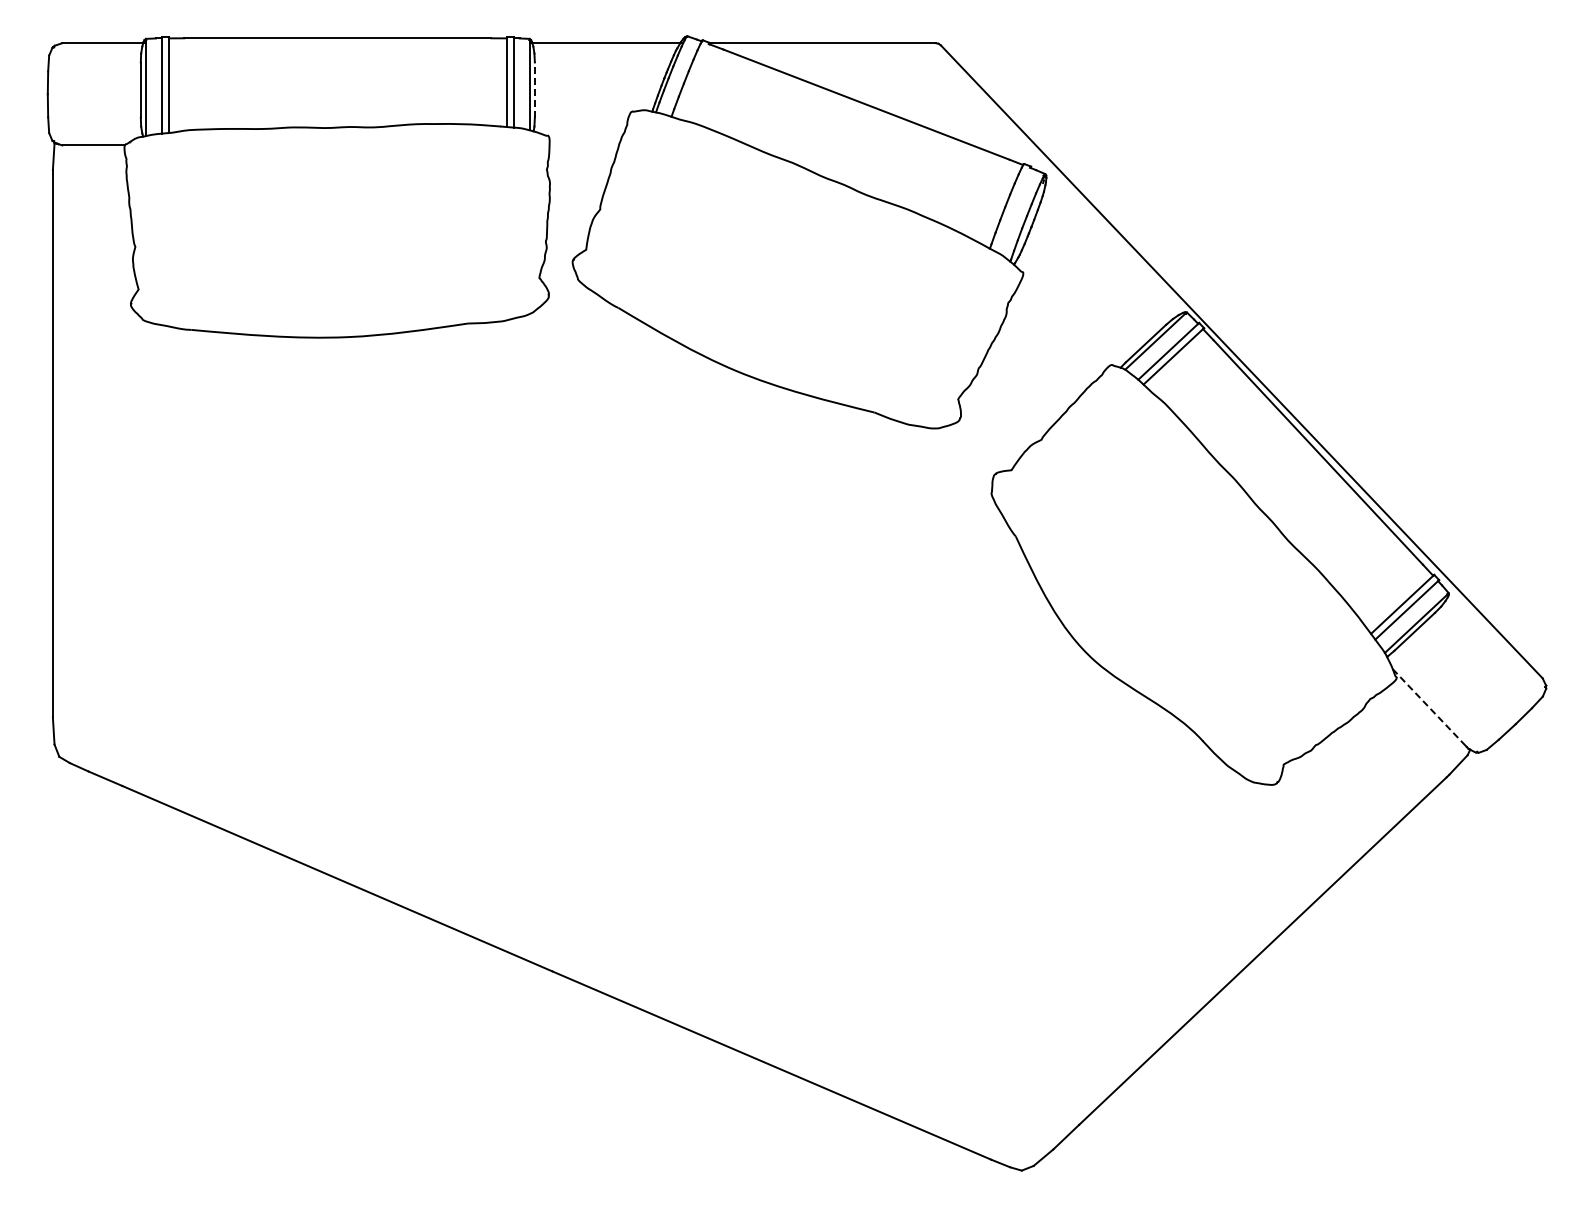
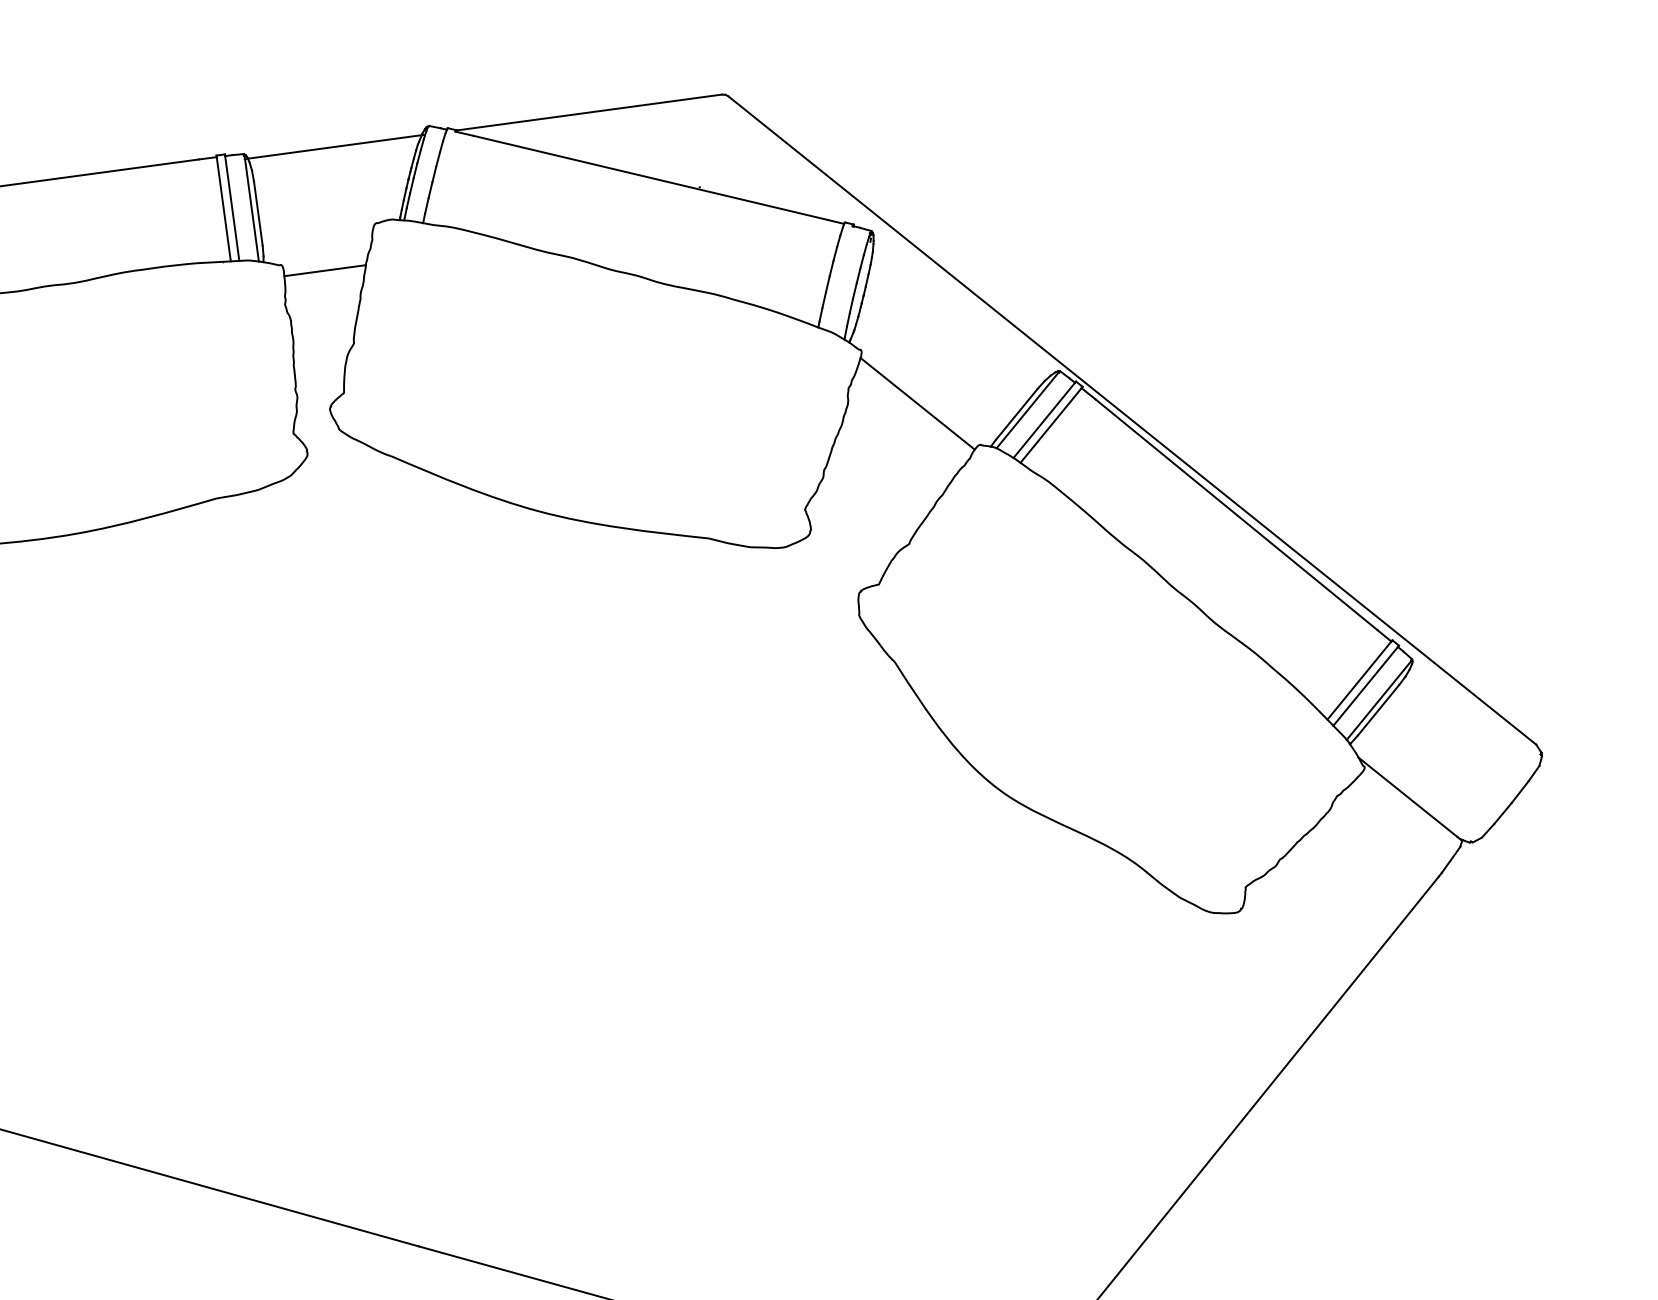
line: (534, 90) -> (257, 213), dashed -> solid
line: (583, 145) -> (324, 270), added
line: (1063, 323) -> (916, 403), added
line: (1429, 708) -> (1408, 798), dashed -> solid

